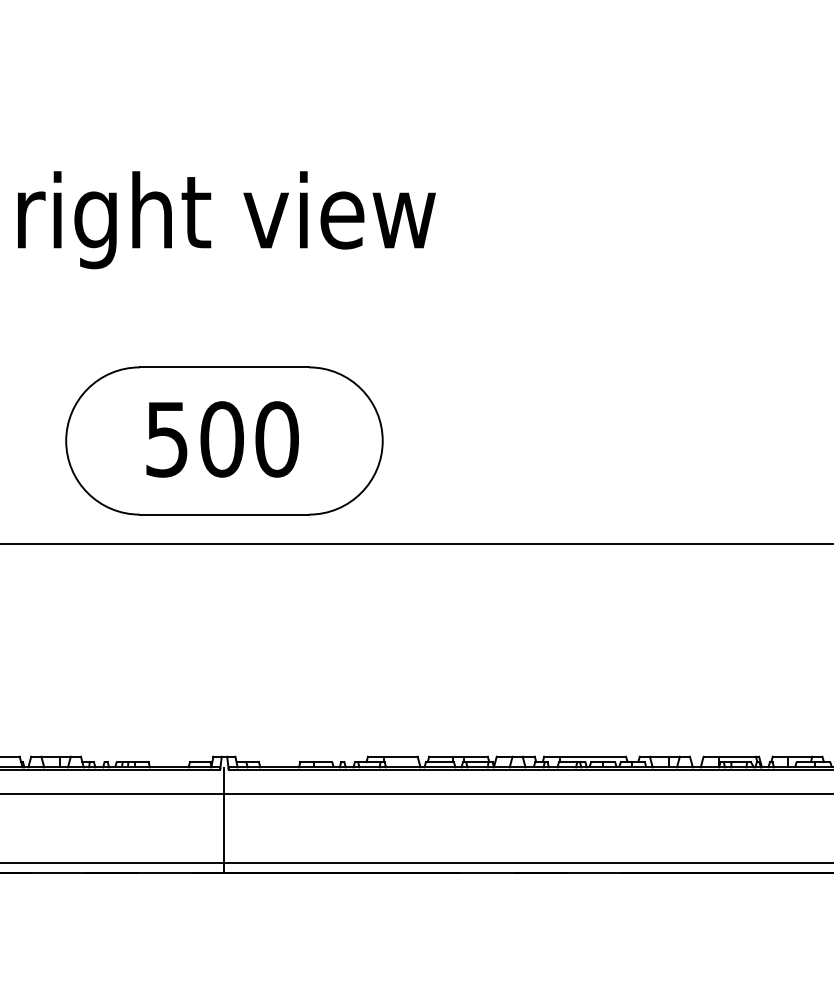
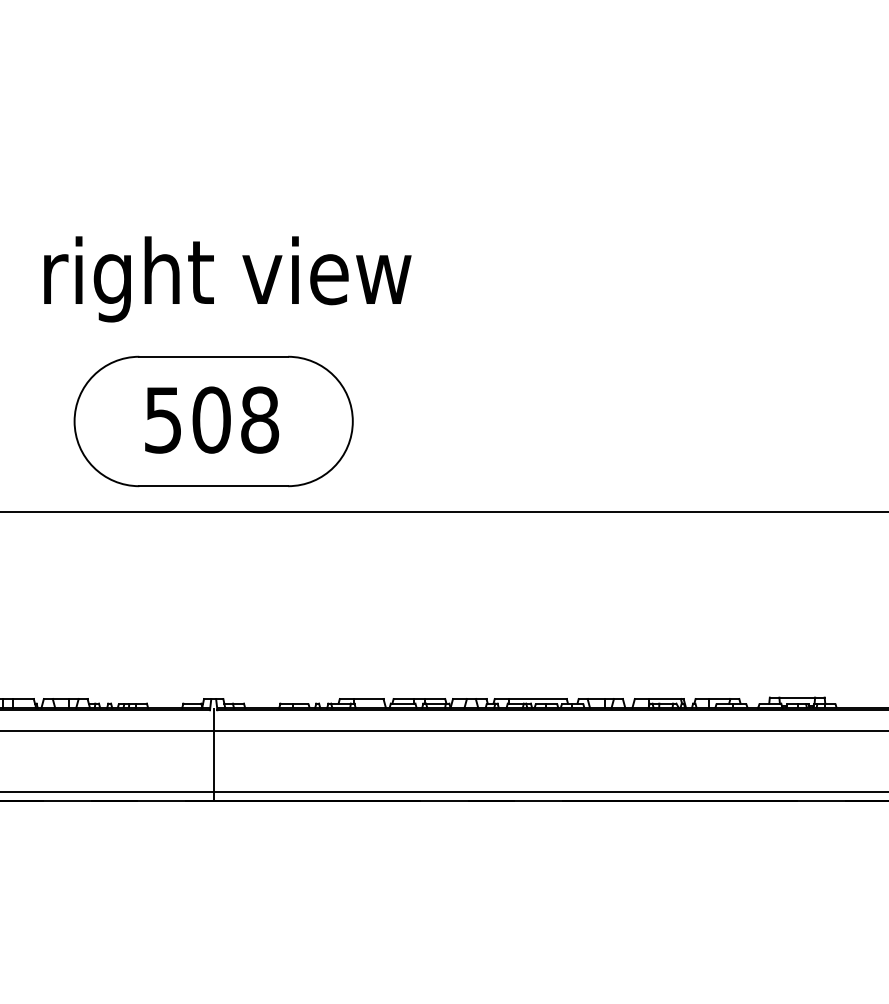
text: (226, 220) -> (227, 279), moved
text: (277, 438) -> (260, 419), 500 -> 508

